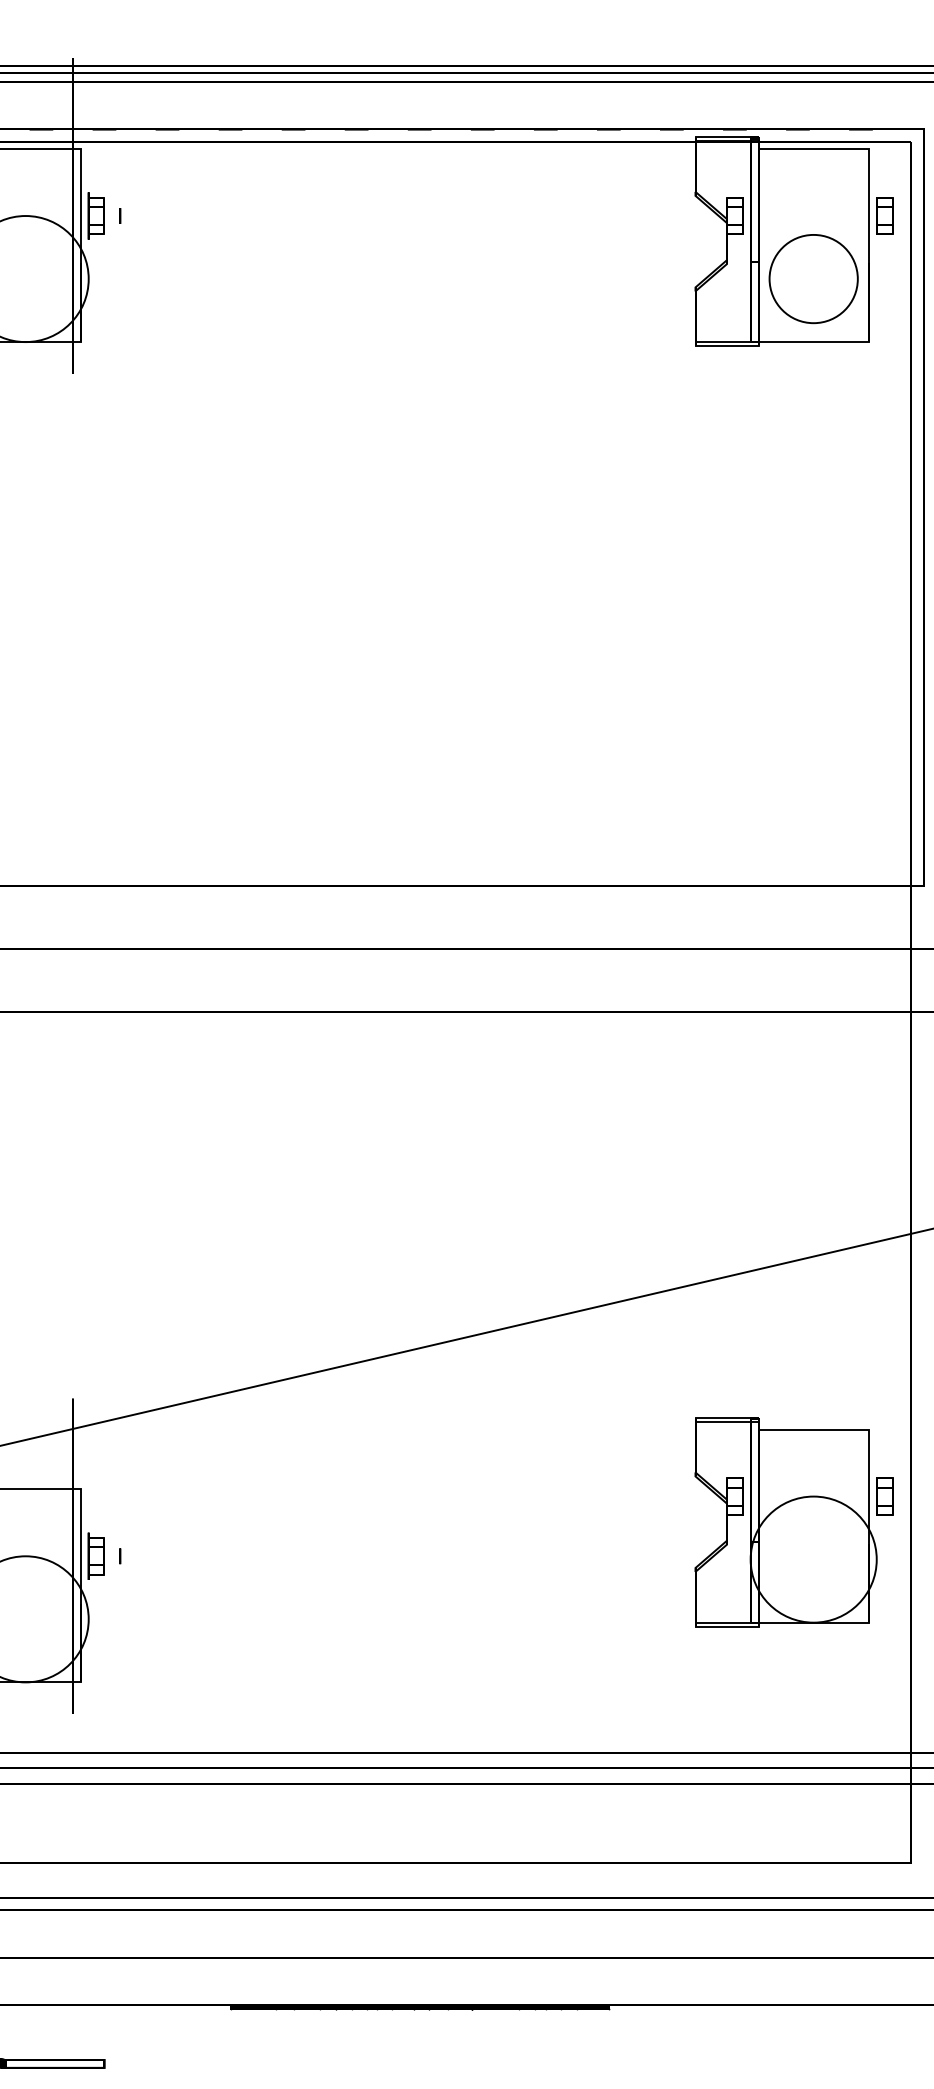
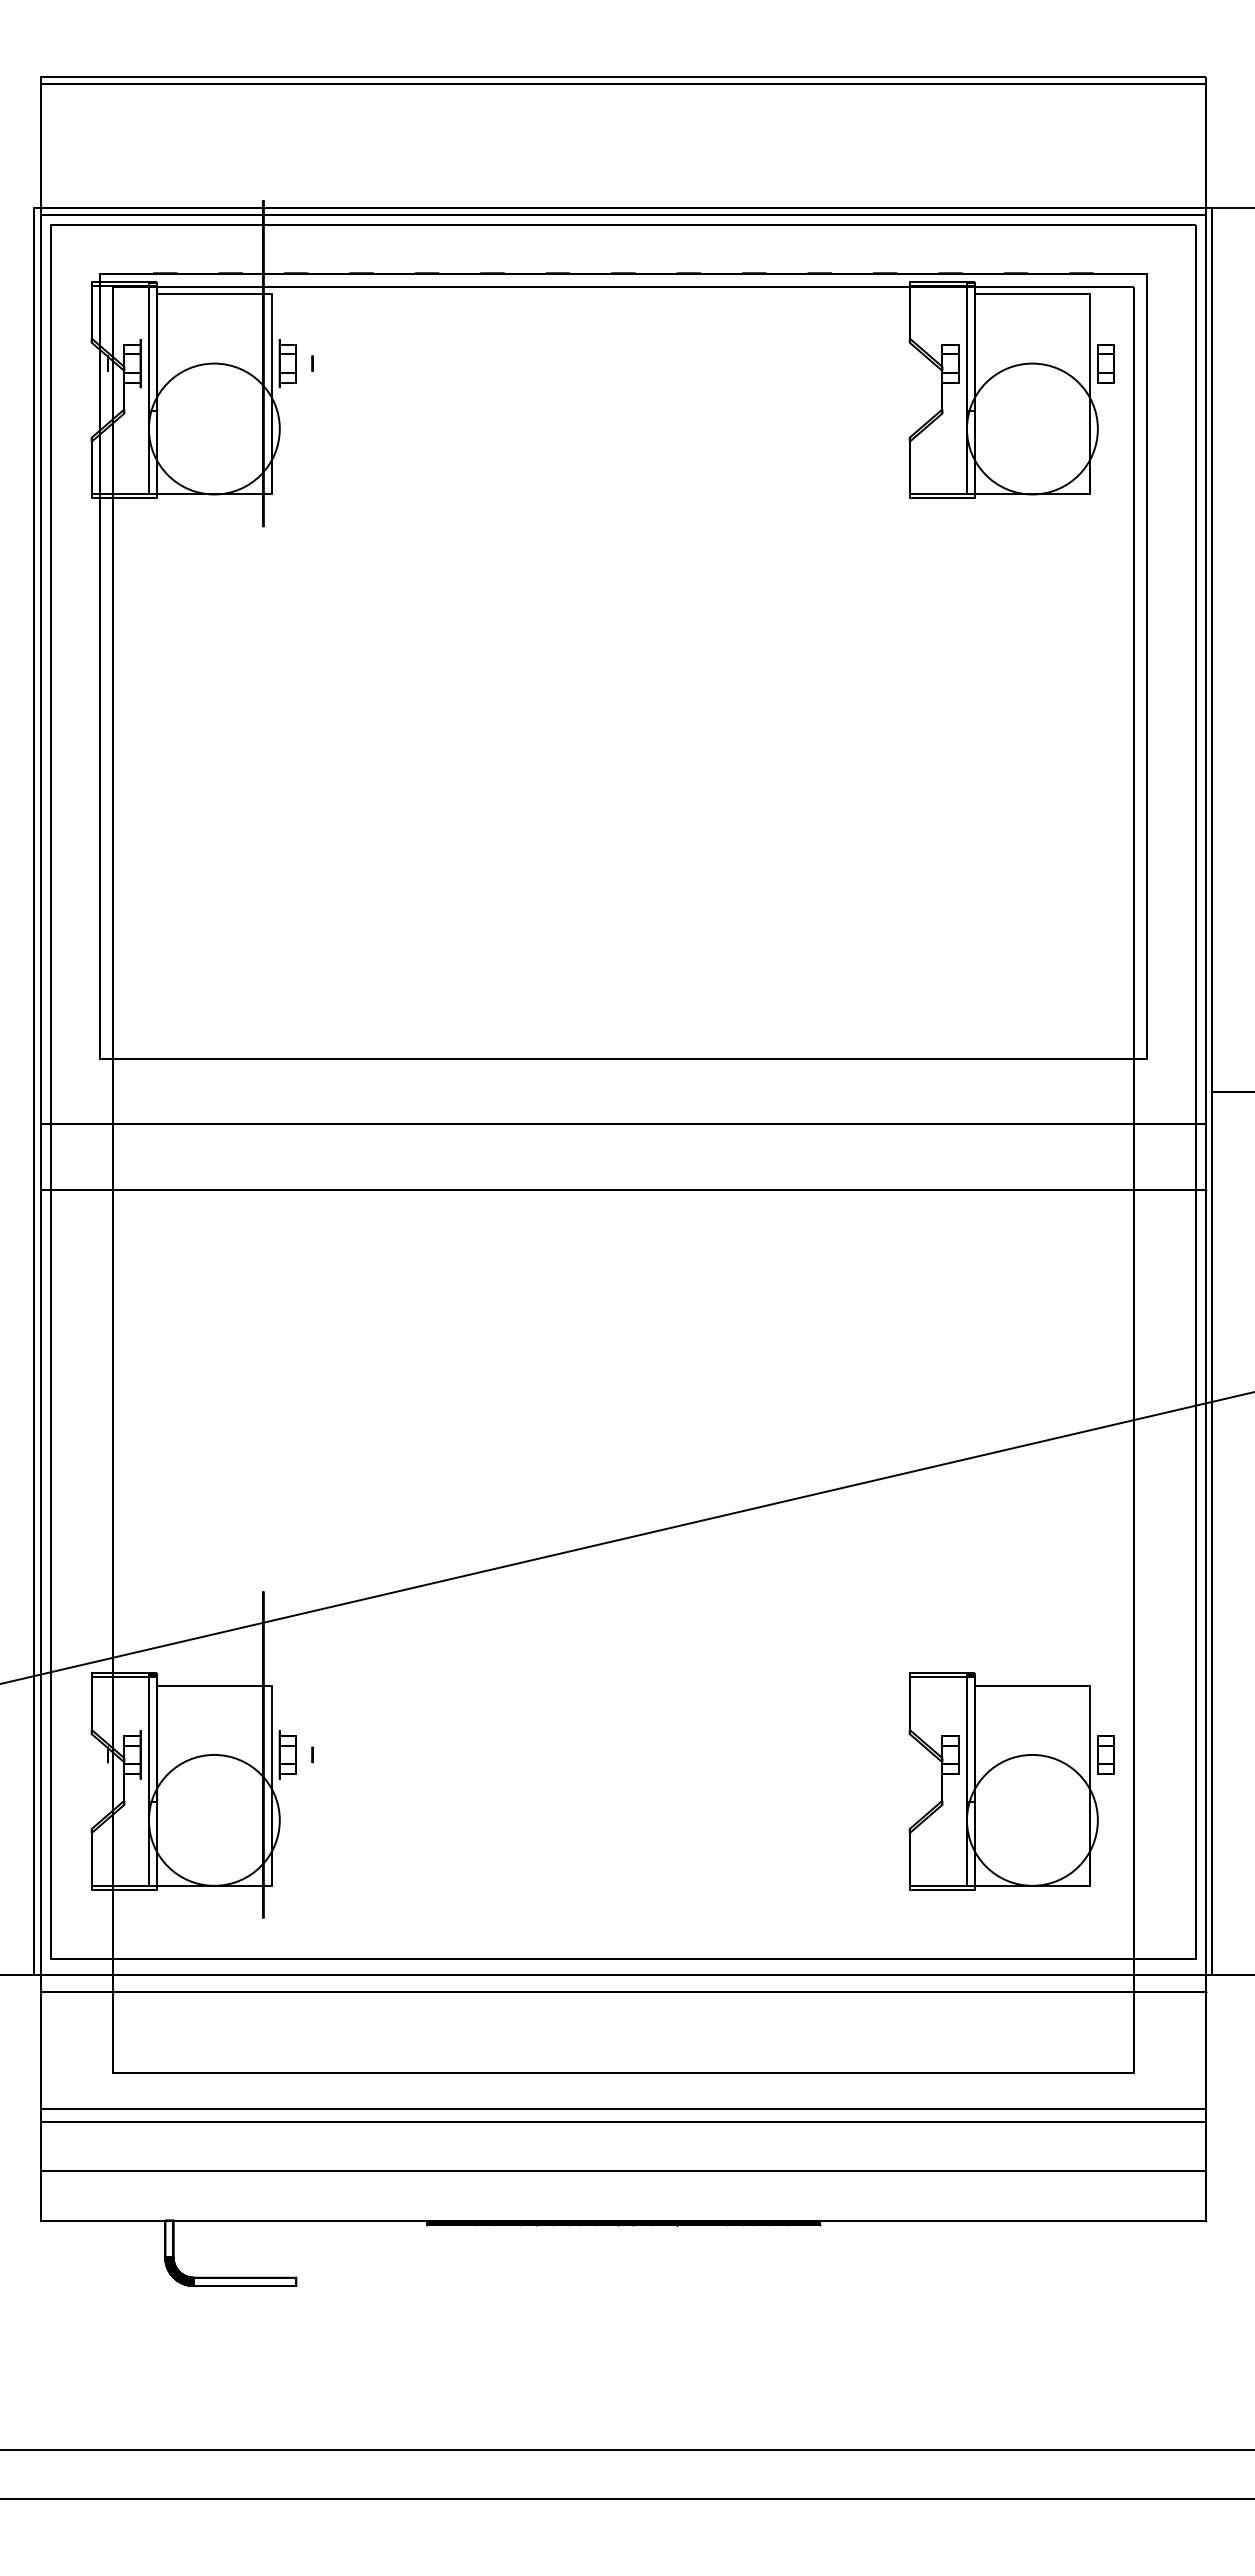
circle: (812, 278) -> (1031, 428), size x1.43
part: (793, 1522) -> (1011, 1781), moved

